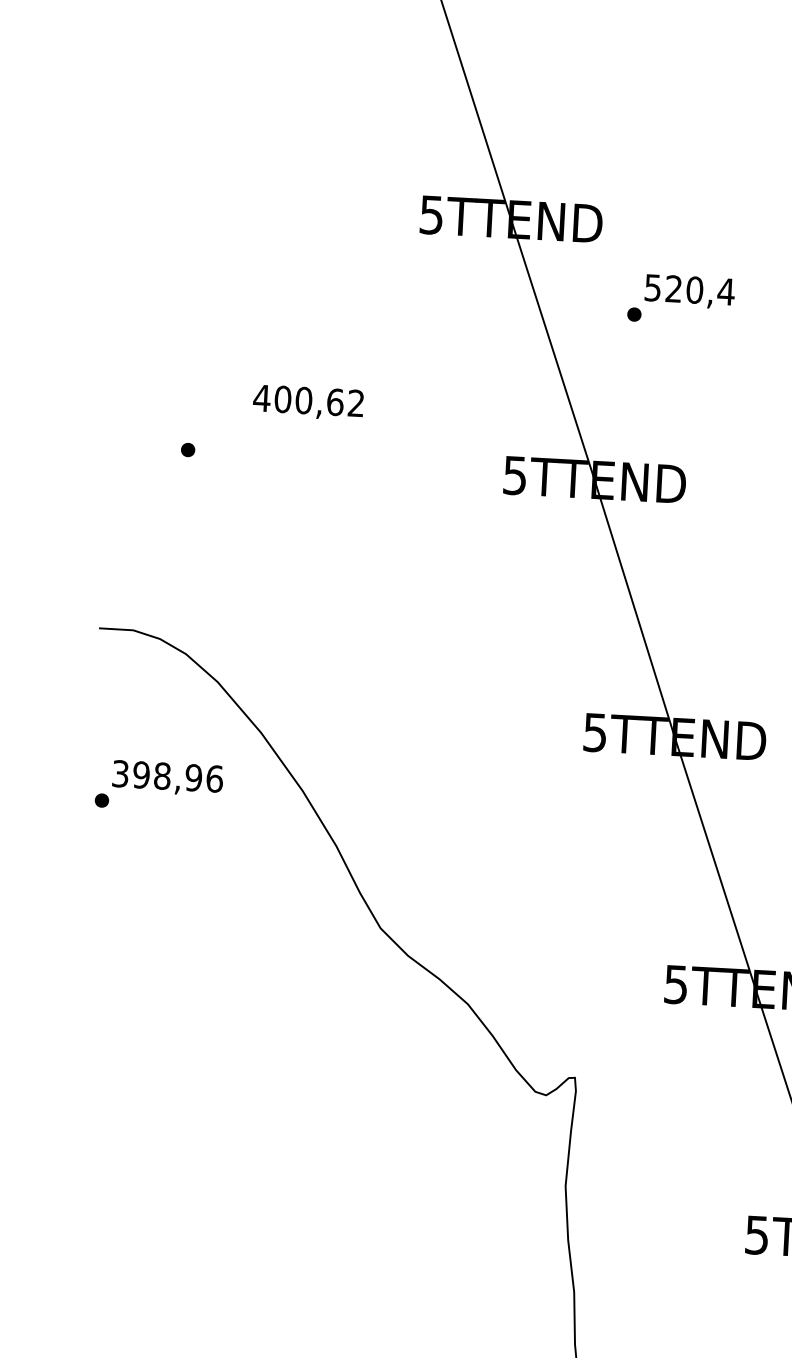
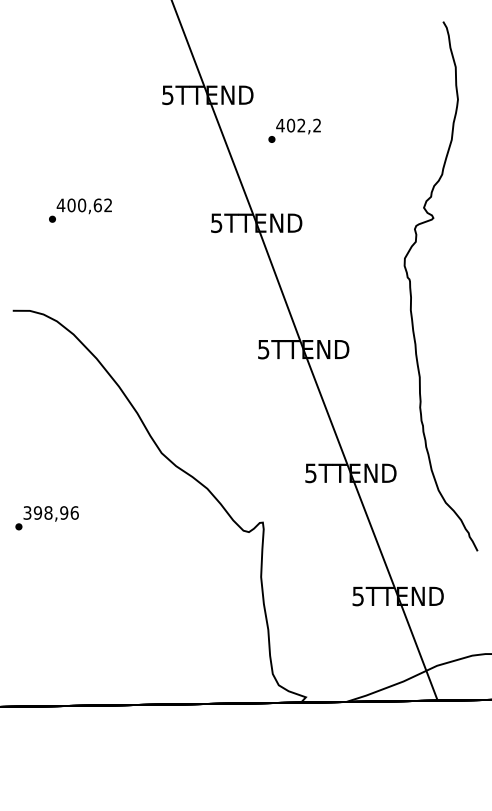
text: (688, 289) -> (298, 125), 520,4 -> 402,2
text: (306, 402) -> (83, 206), moved
text: (157, 786) -> (46, 518), moved

